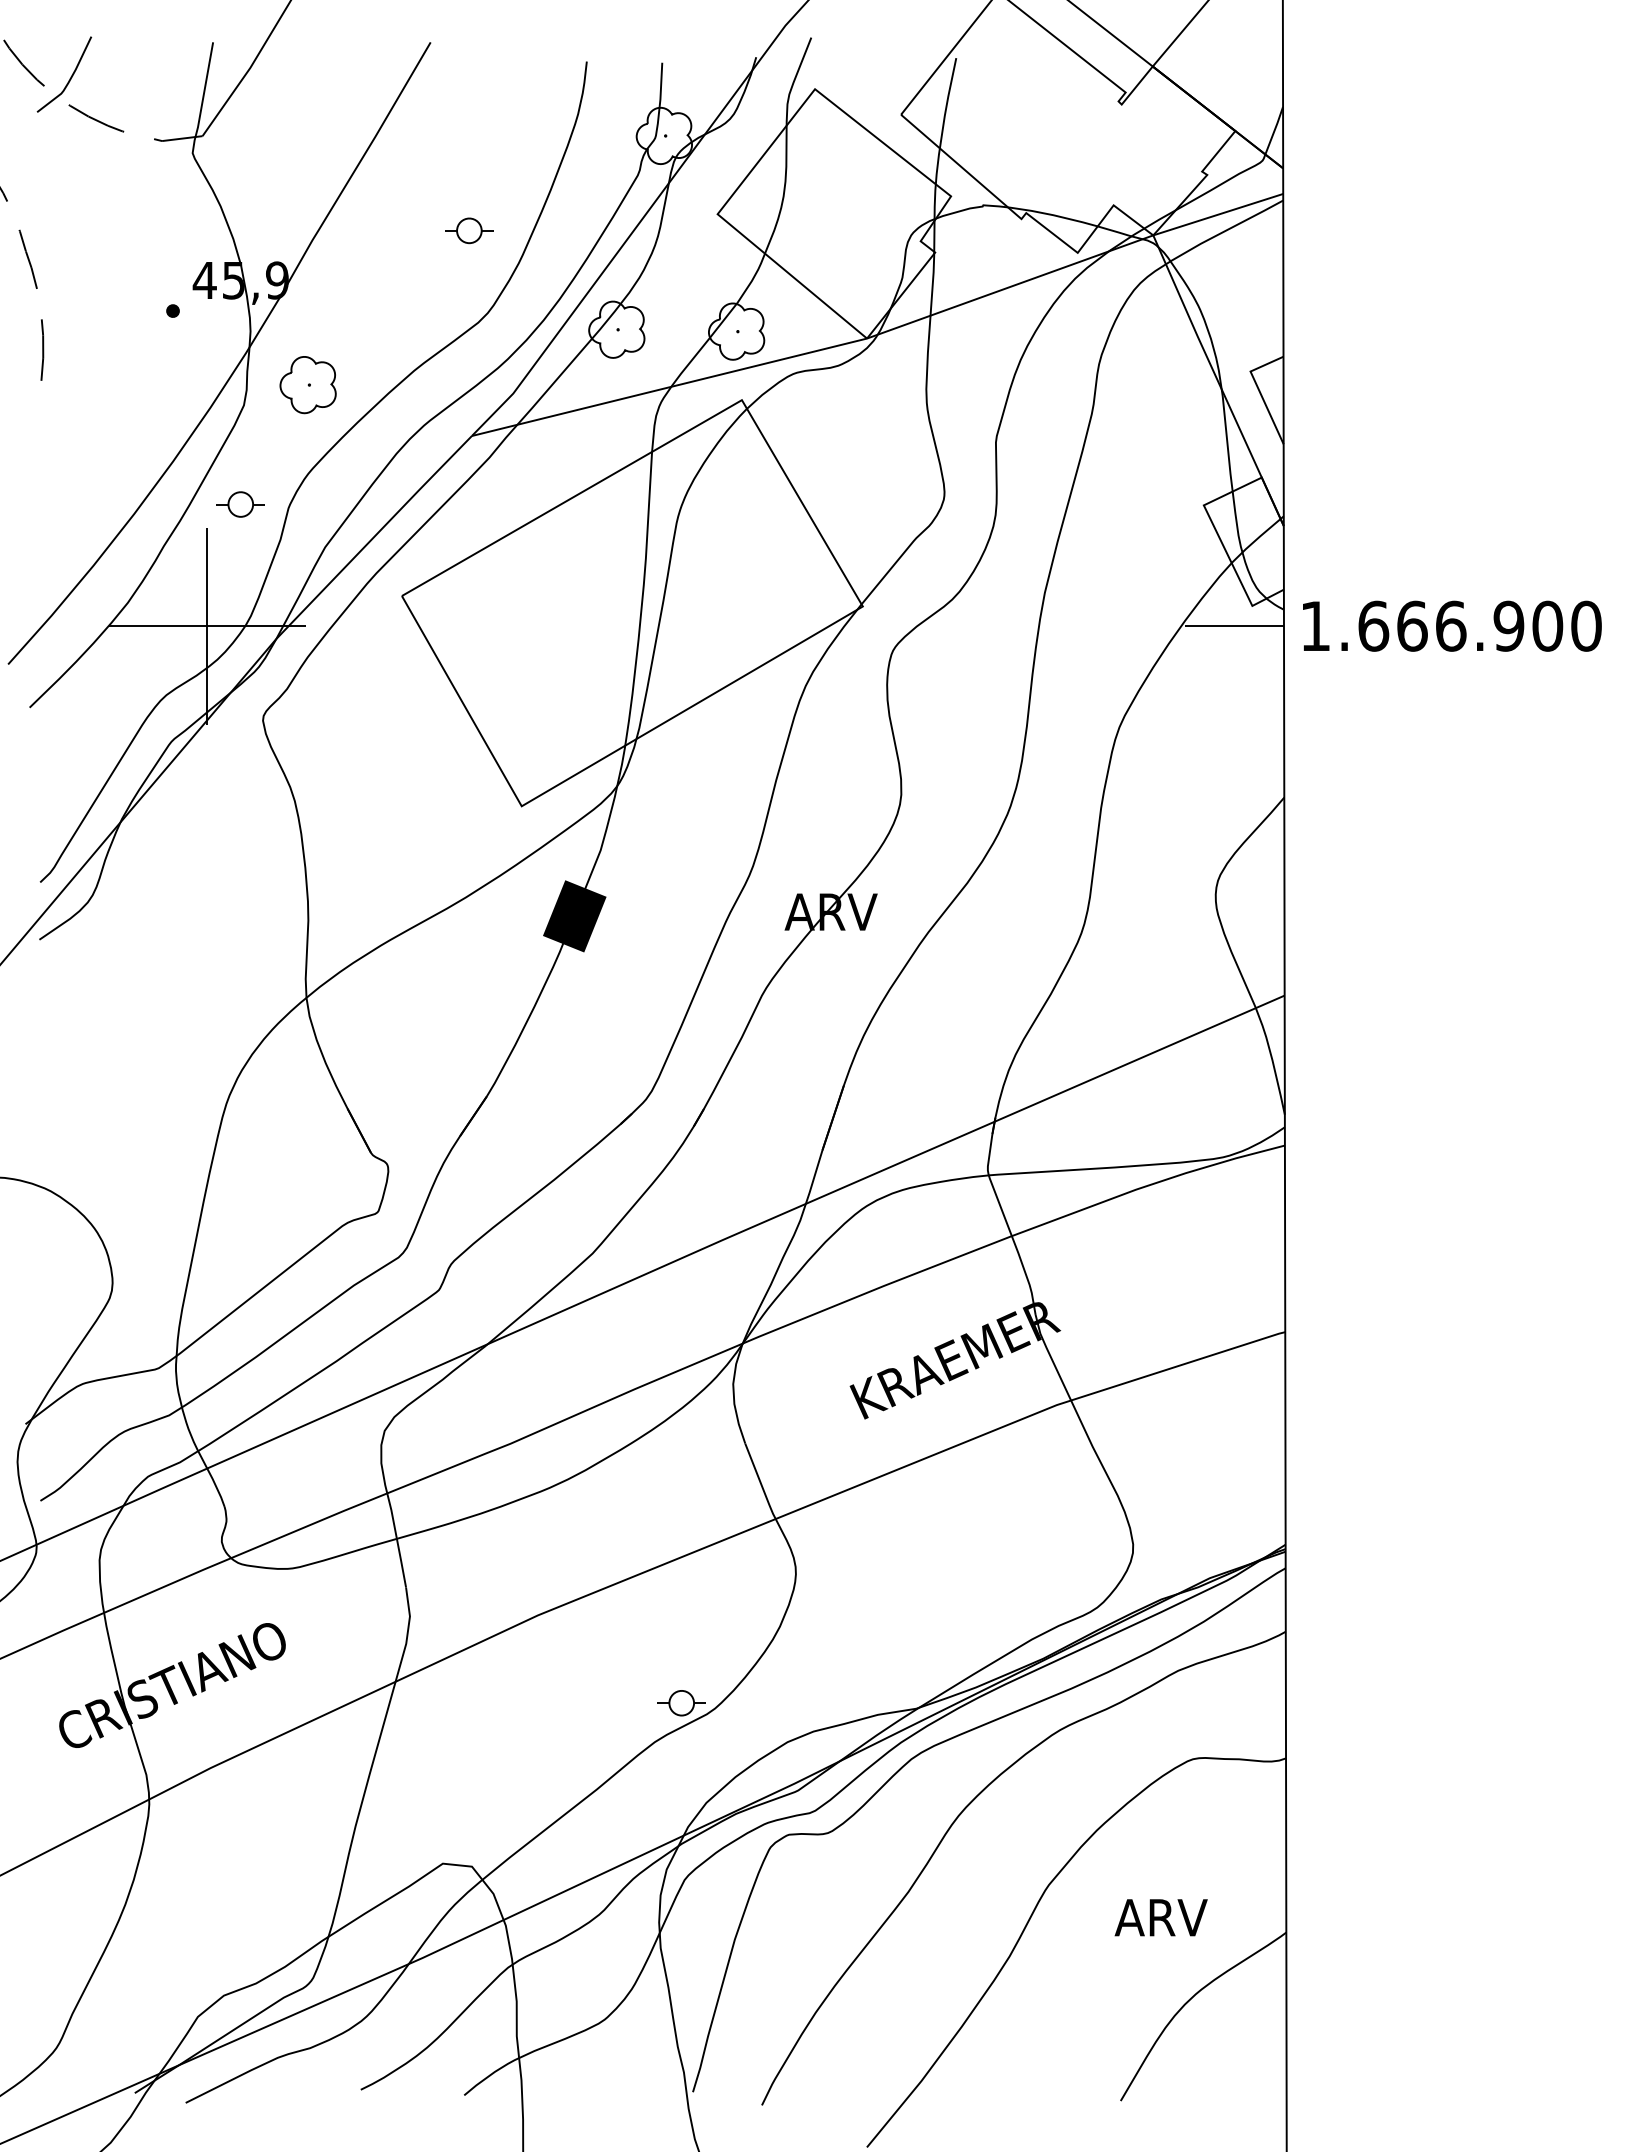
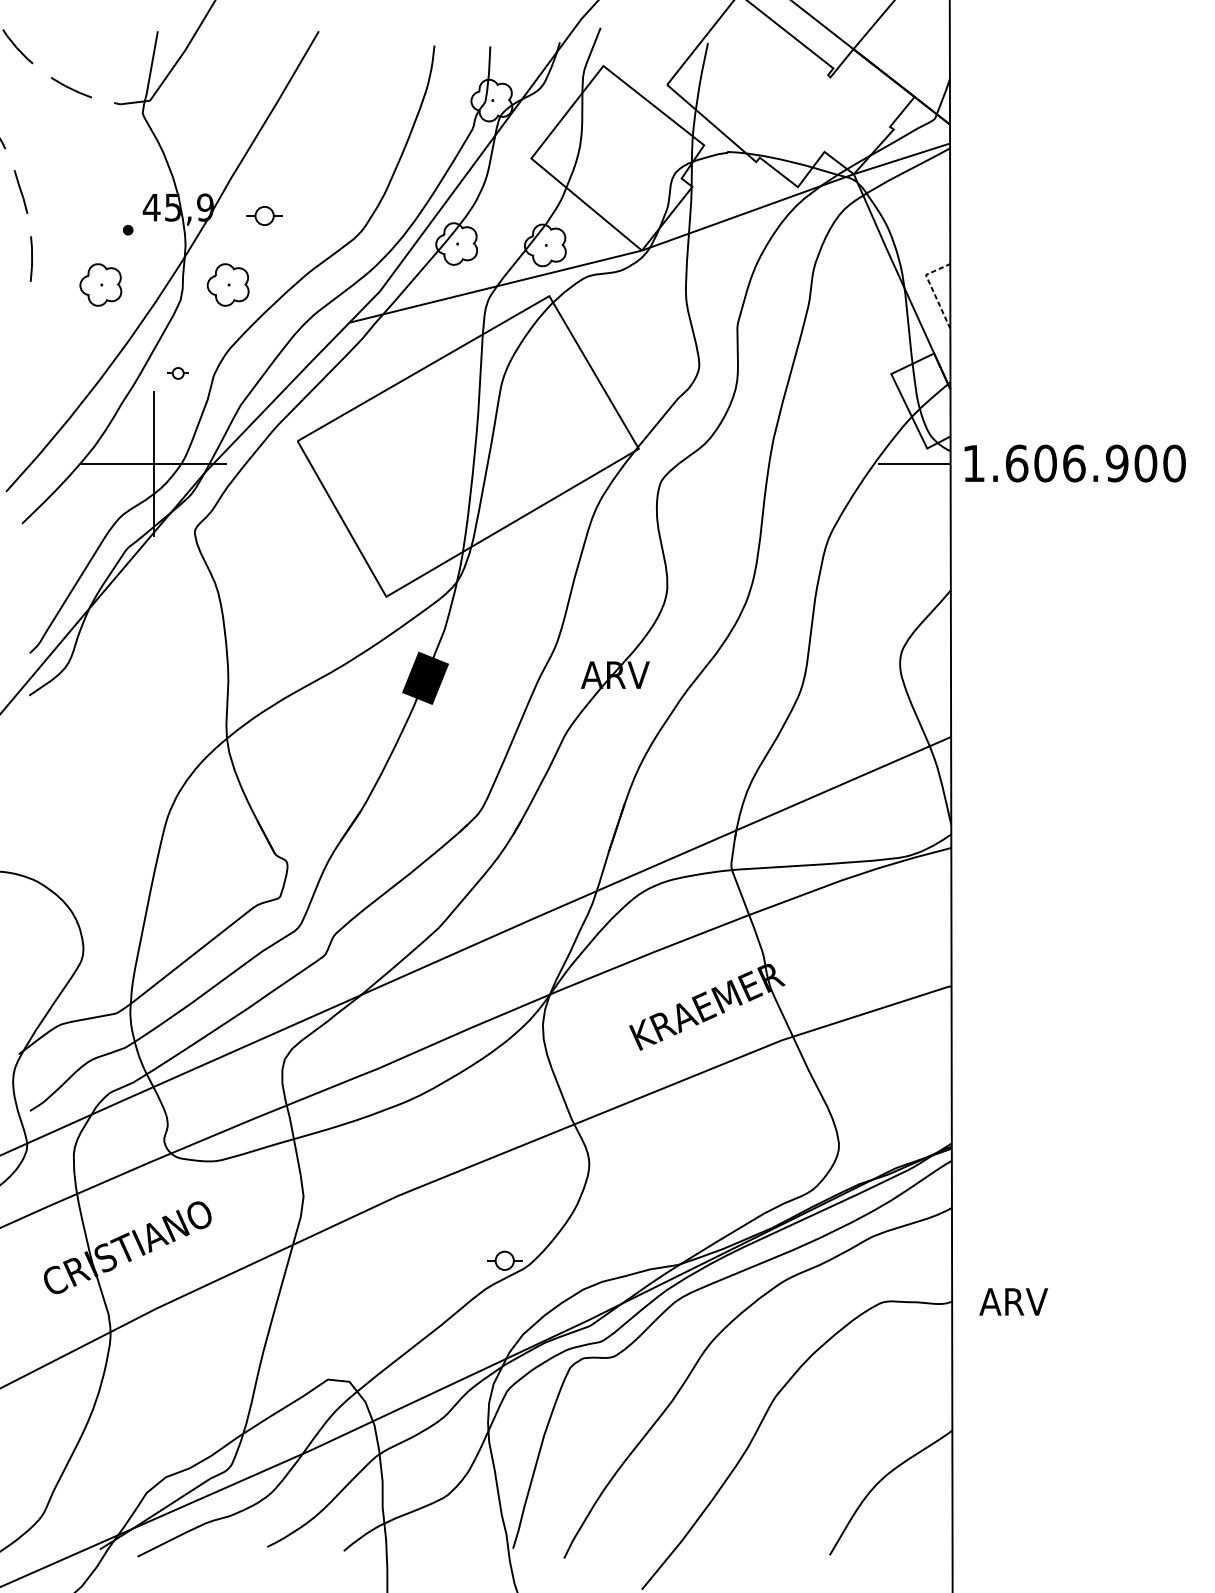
curve: (70, 76) -> (52, 56), removed
part: (469, 230) -> (264, 215), moved
part: (135, 385) -> (100, 285), added
line: (1259, 390) -> (932, 289), solid -> dashed
part: (240, 504) -> (178, 373), size x0.6
text: (1412, 625) -> (1045, 462), 1.666.900 -> 1.606.900
text: (1160, 1917) -> (1013, 1301), moved

